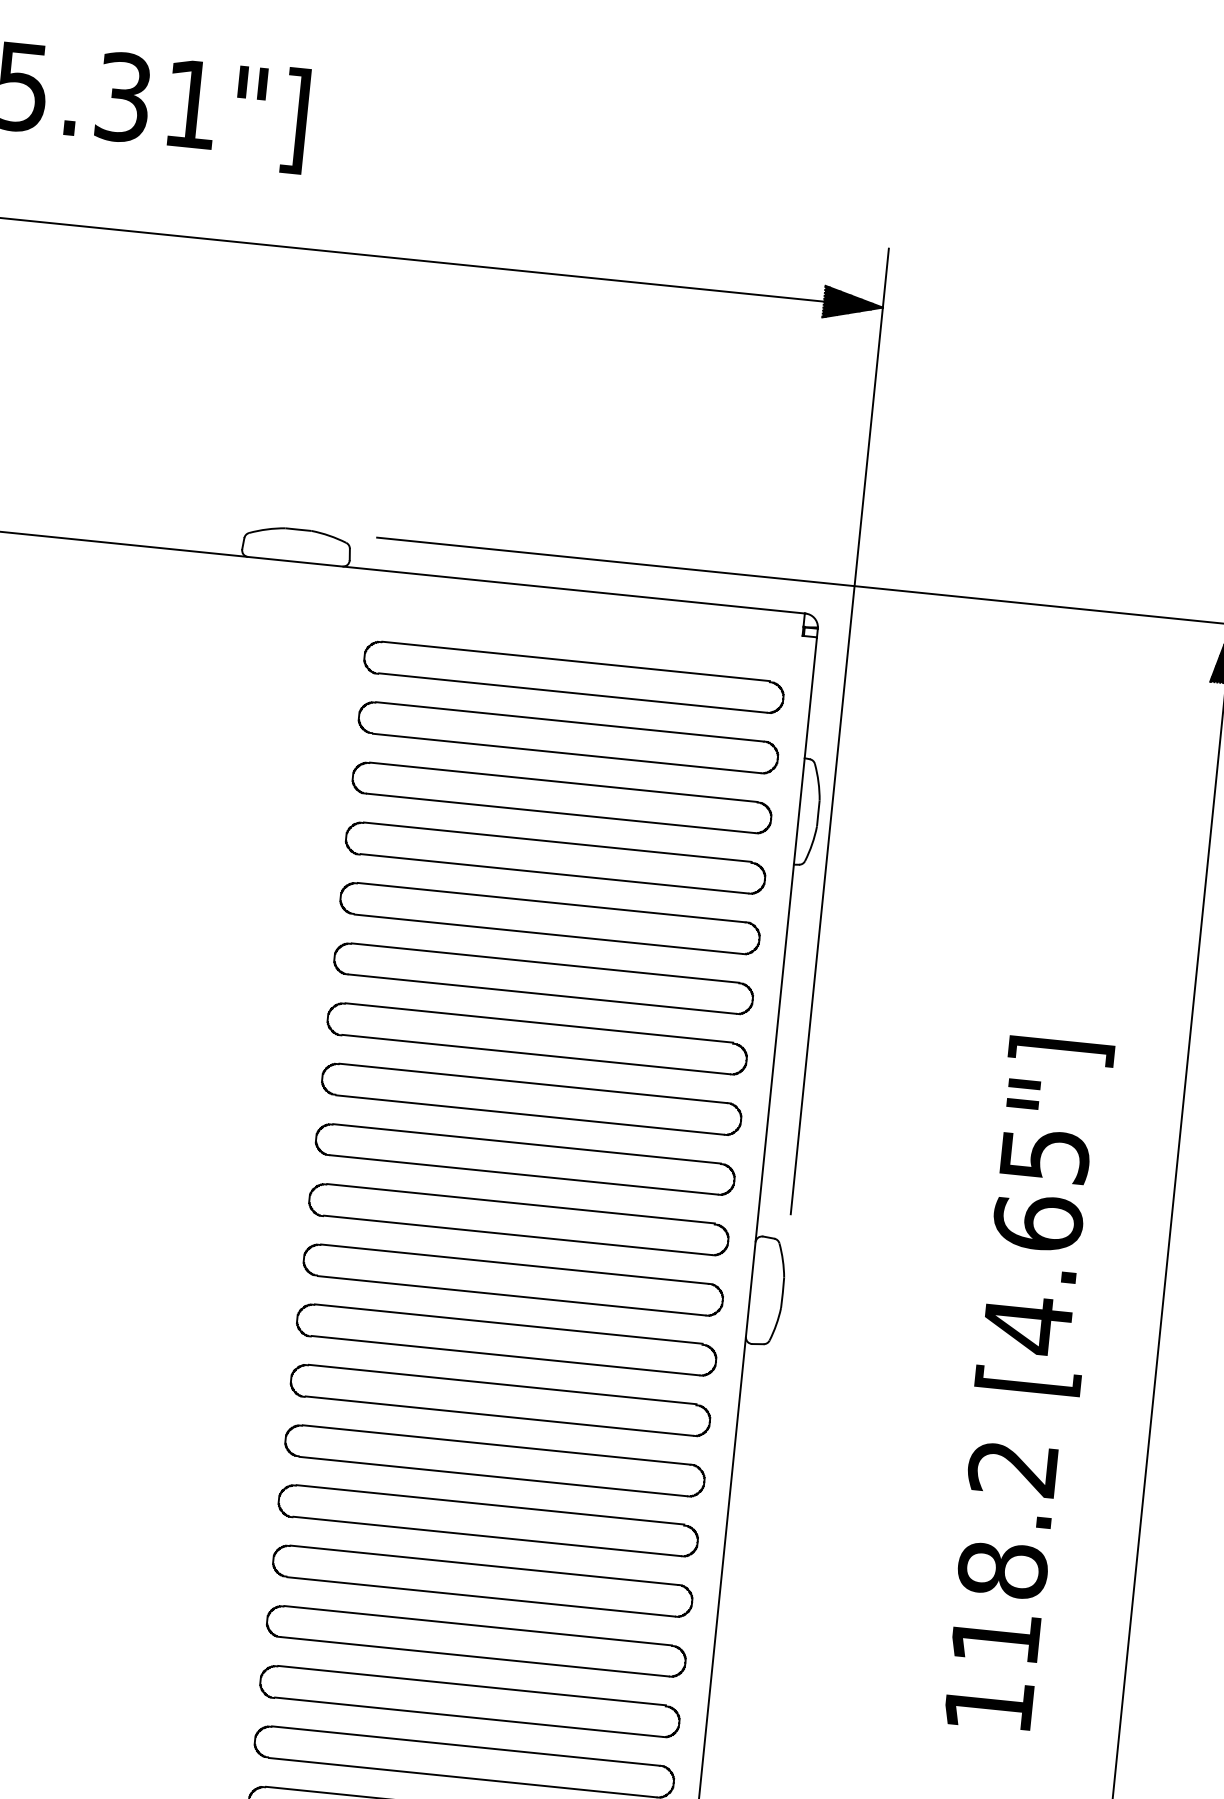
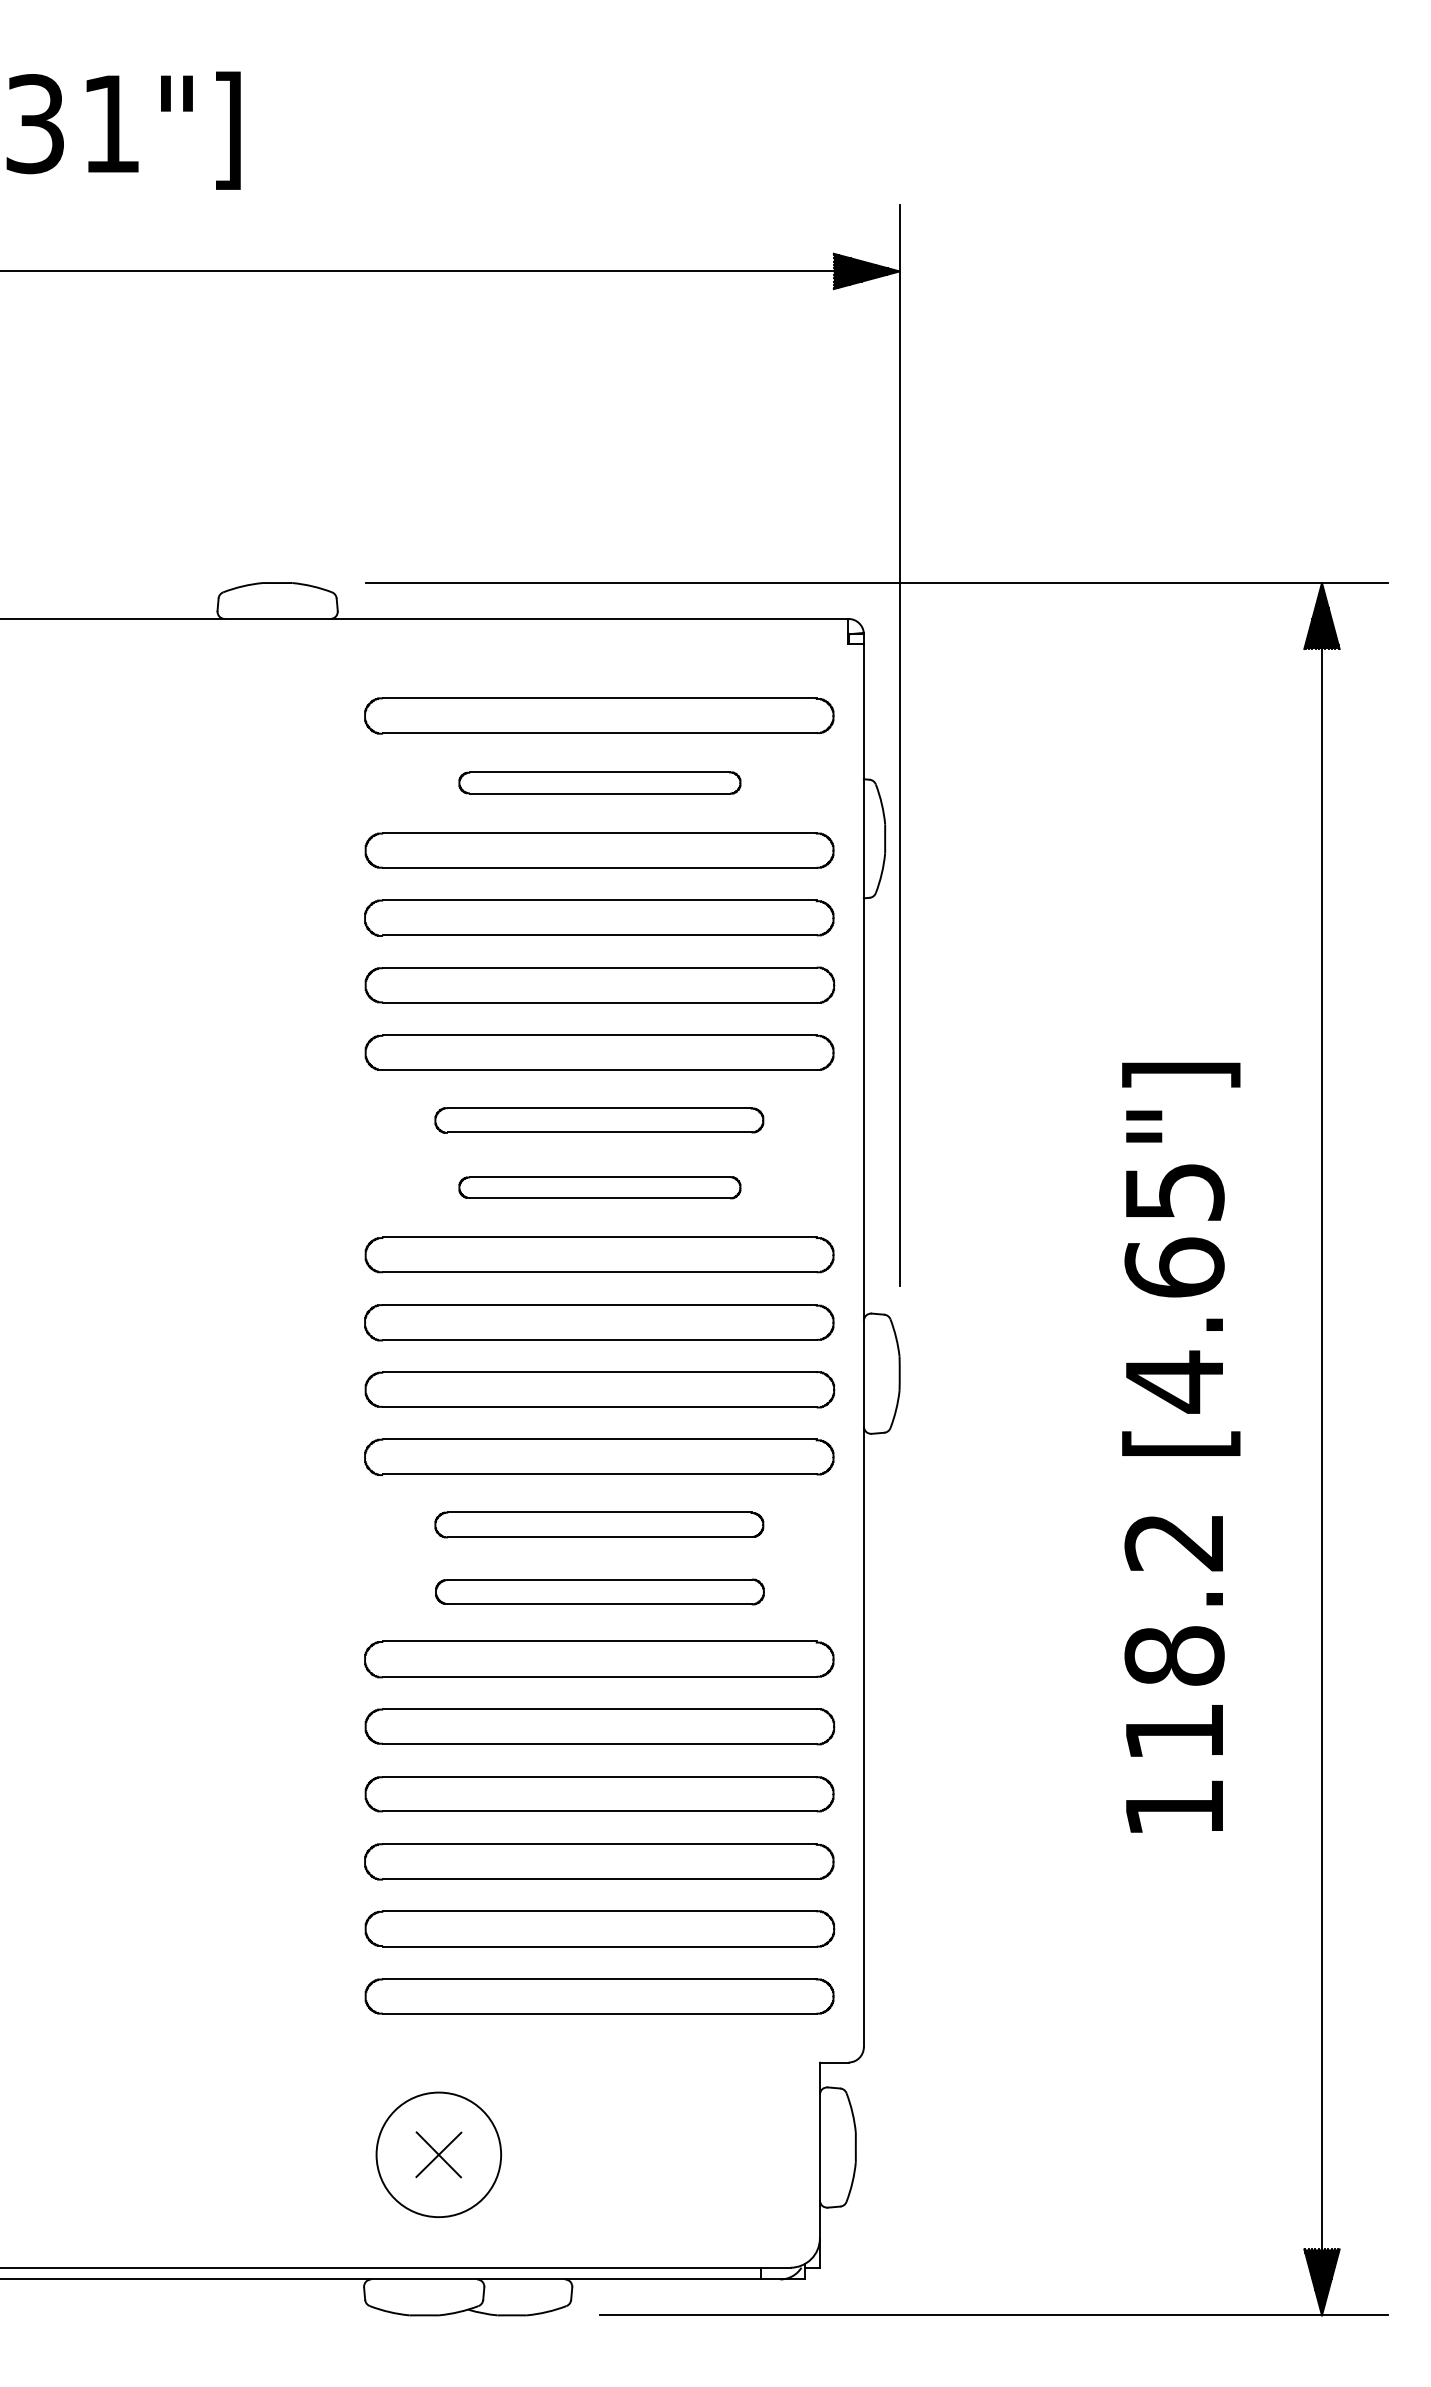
part: (568, 737) -> (599, 782), size x0.6
part: (537, 1039) -> (599, 1120), size x0.7
part: (531, 1099) -> (599, 1187), size x0.6
part: (500, 1400) -> (599, 1524), size x0.7
part: (494, 1460) -> (599, 1591), size x0.7

